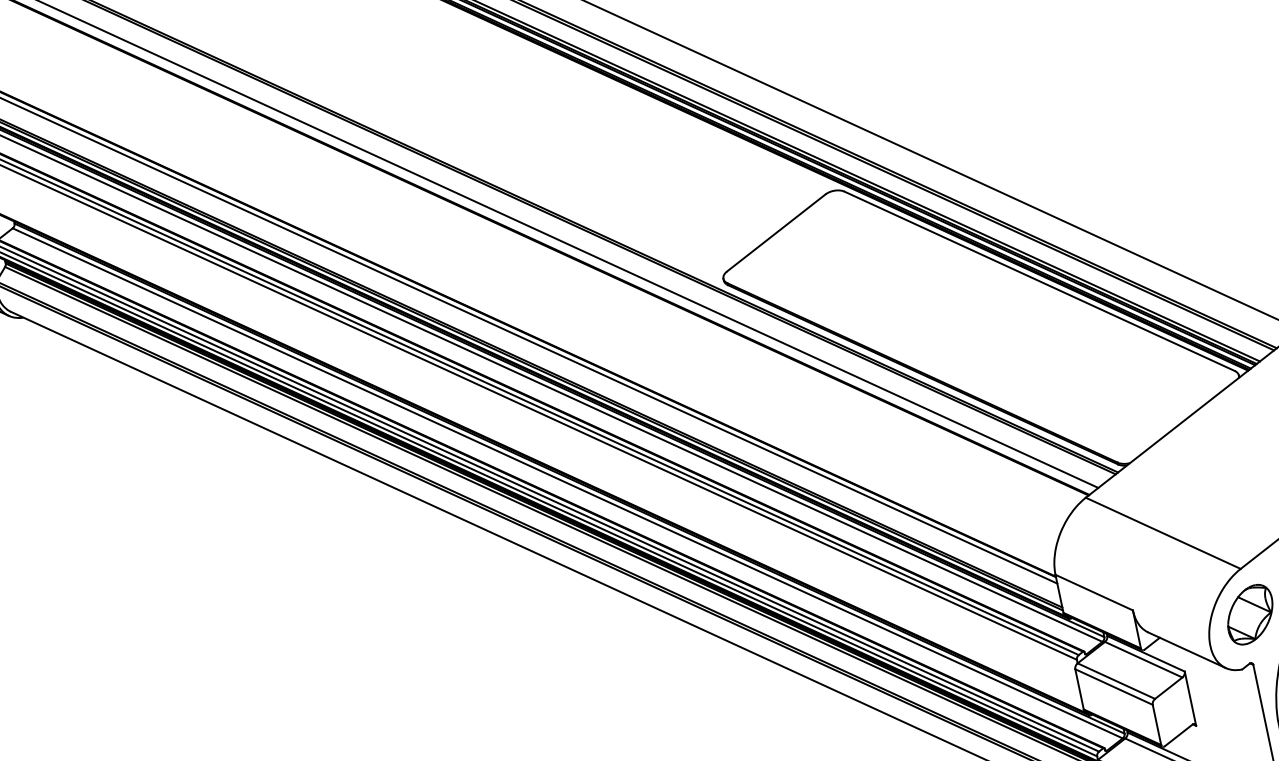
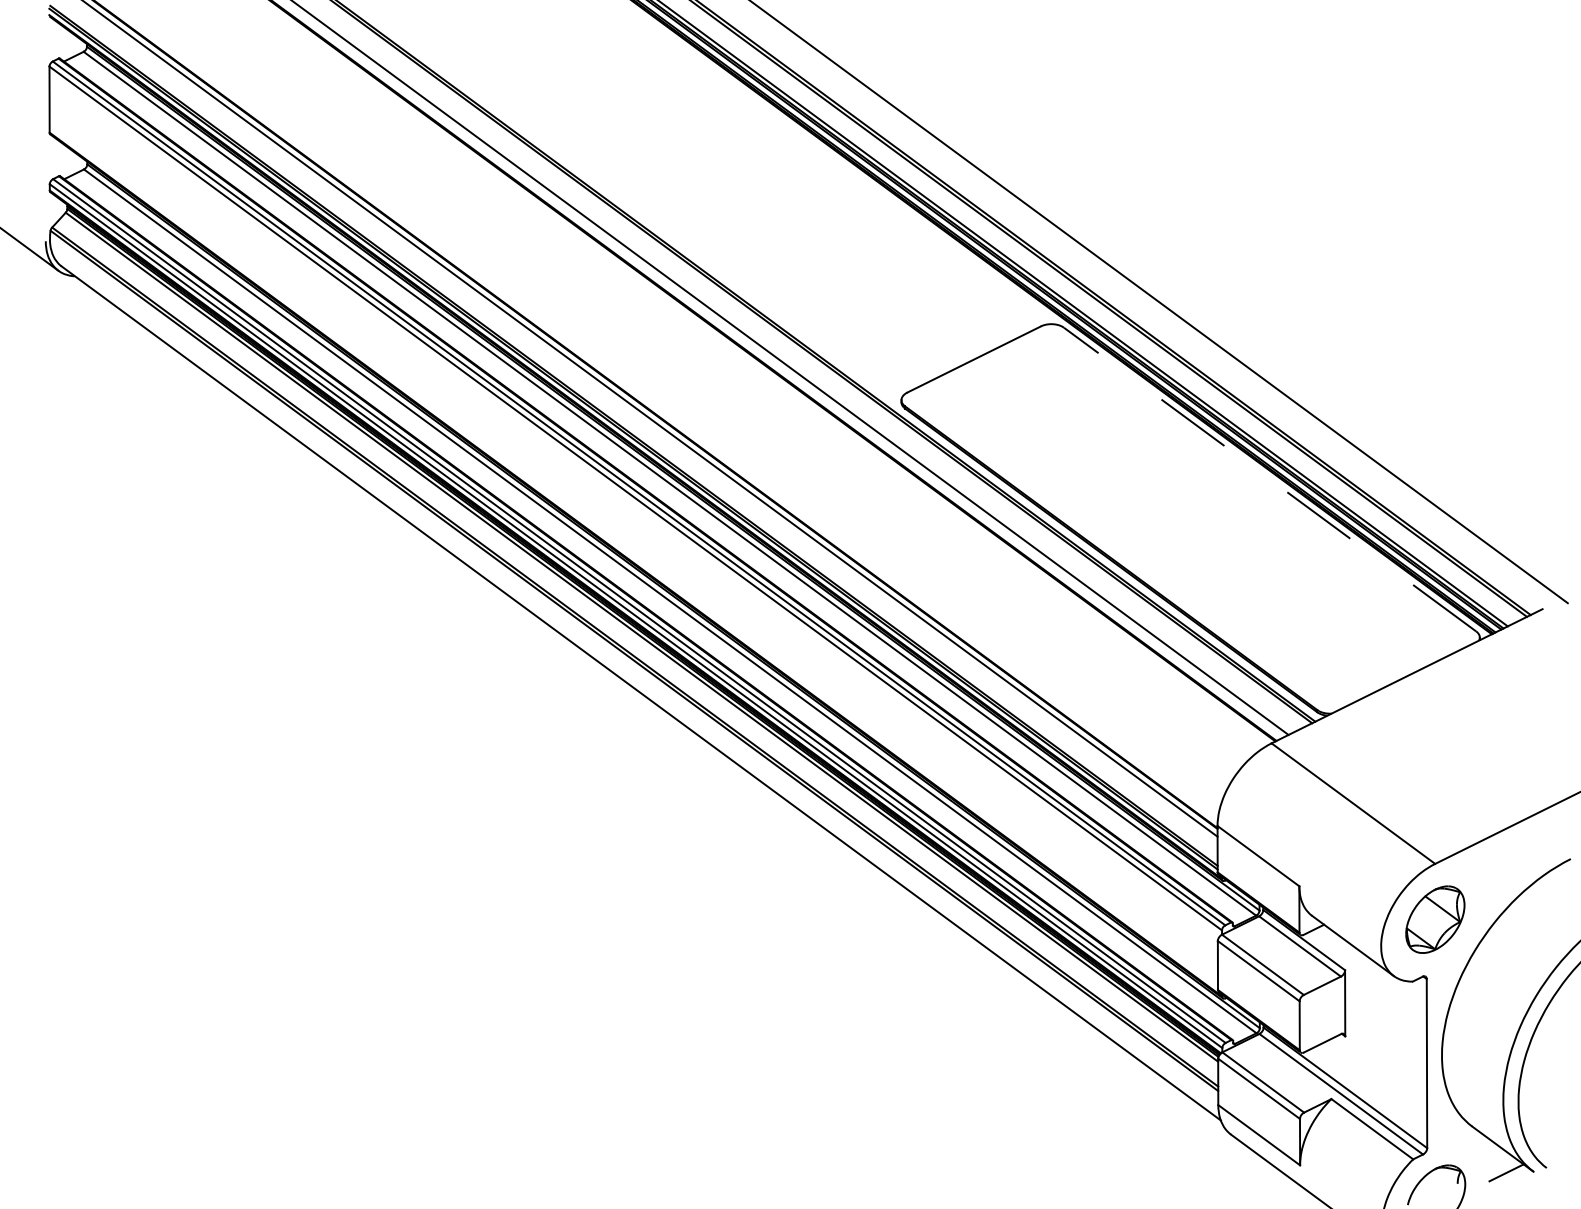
line: (1040, 281) -> (1270, 479), solid -> dashed

